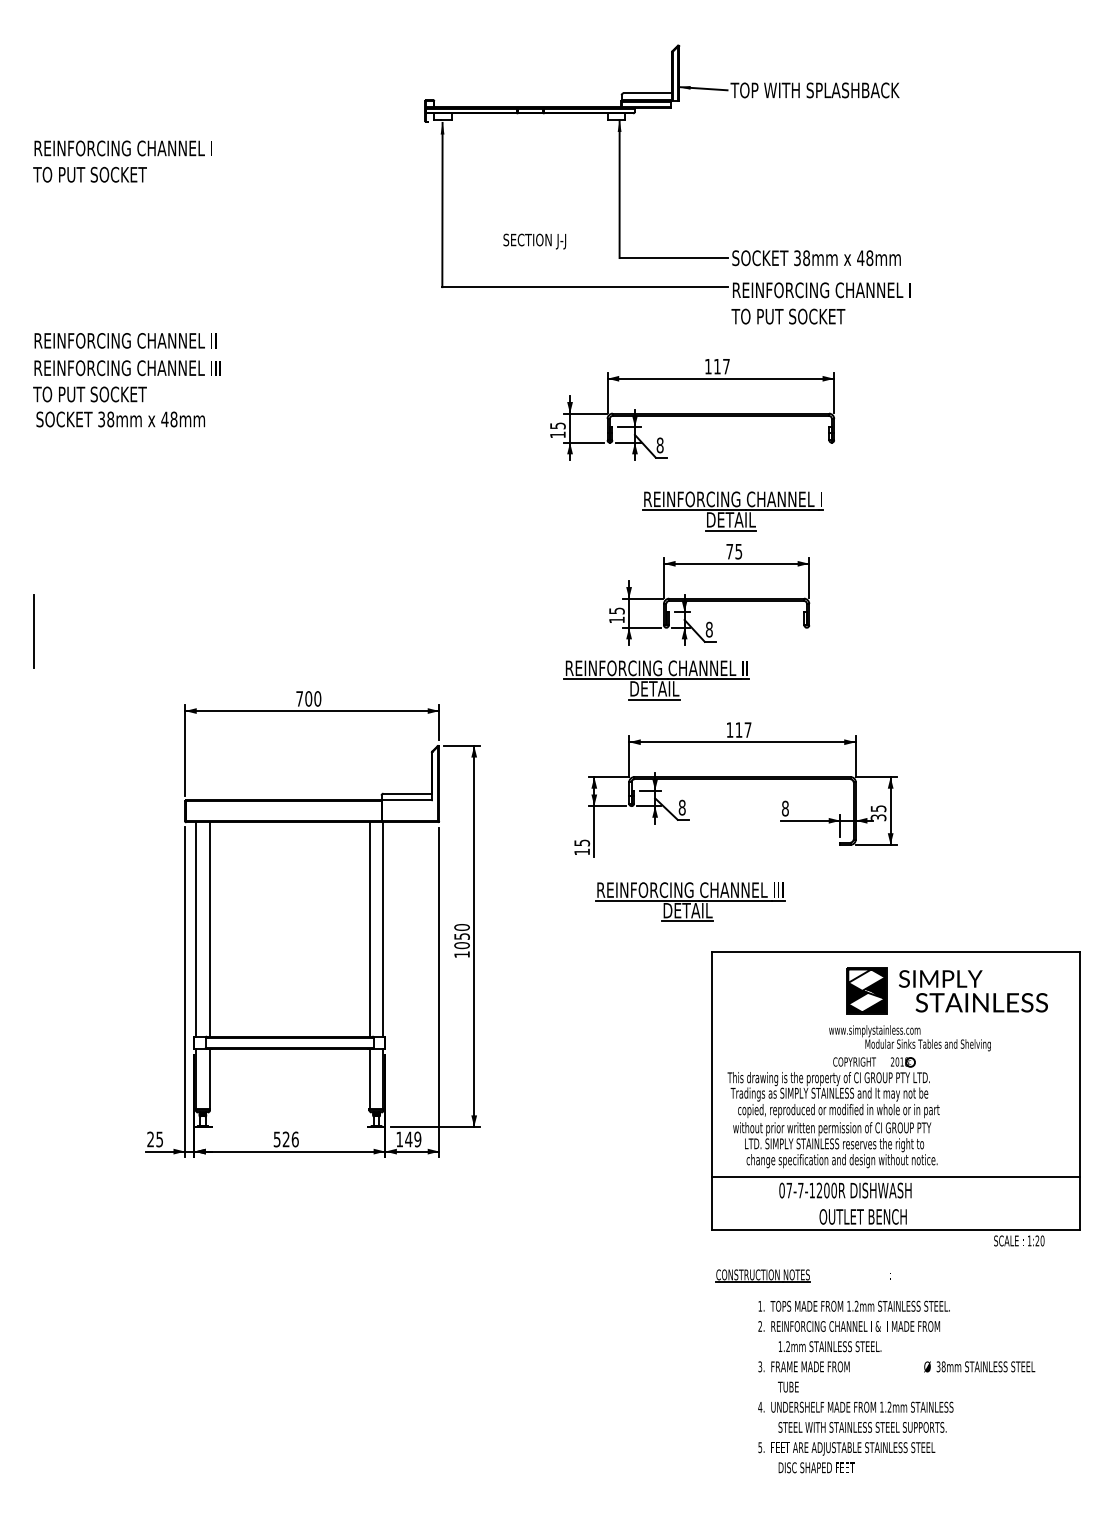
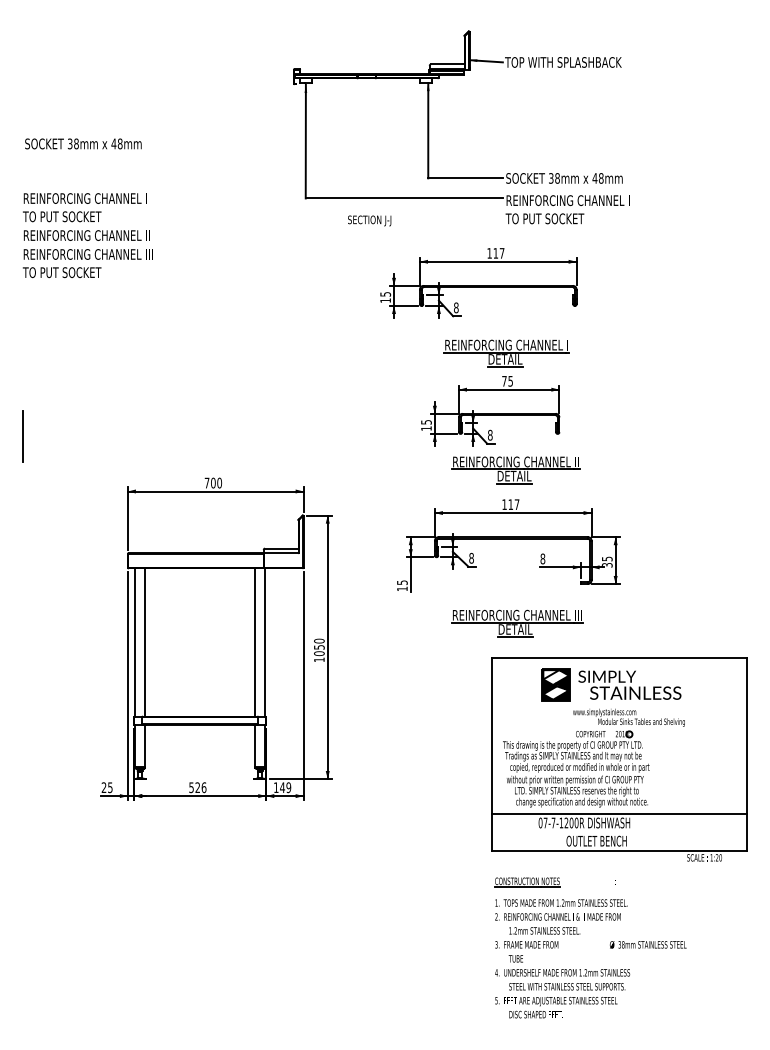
text: (122, 161) -> (84, 207), moved
text: (534, 240) -> (369, 220), moved
text: (120, 418) -> (83, 143), moved
part: (656, 680) -> (515, 470), moved
part: (690, 901) -> (517, 623), moved
part: (946, 990) -> (611, 684), moved
text: (896, 1386) -> (590, 958), moved

